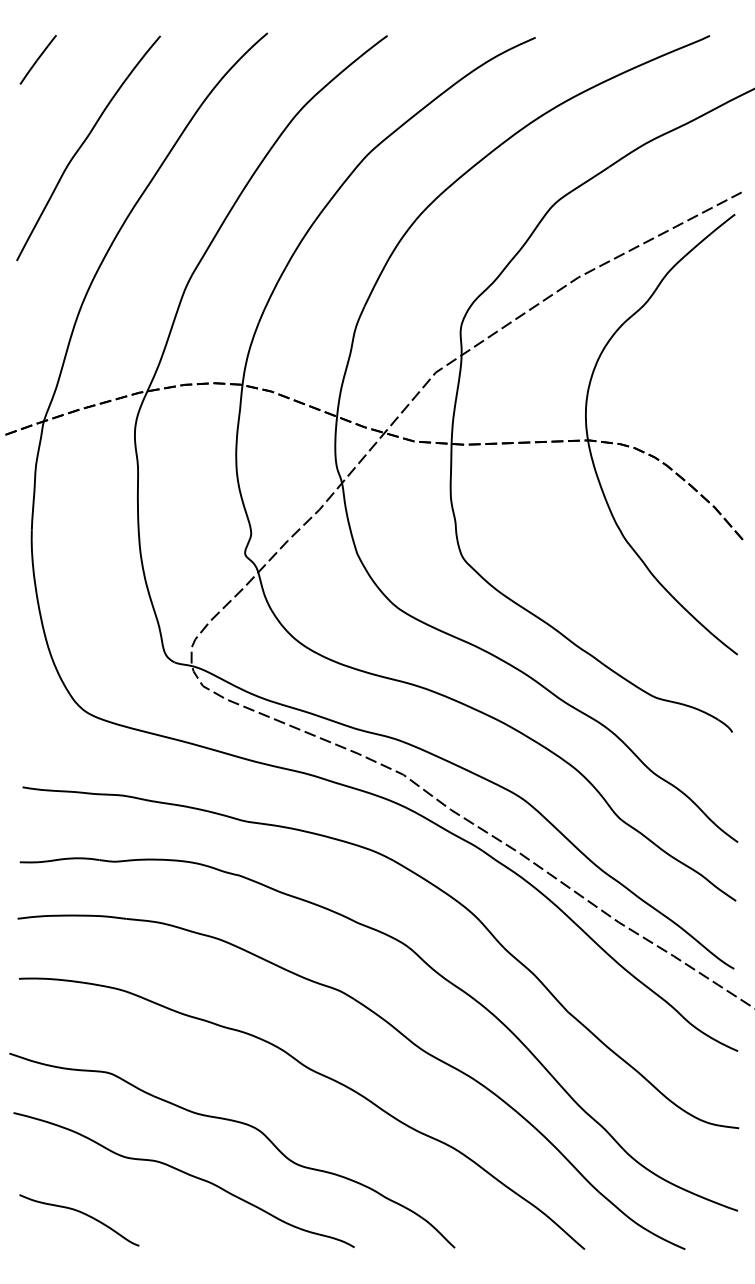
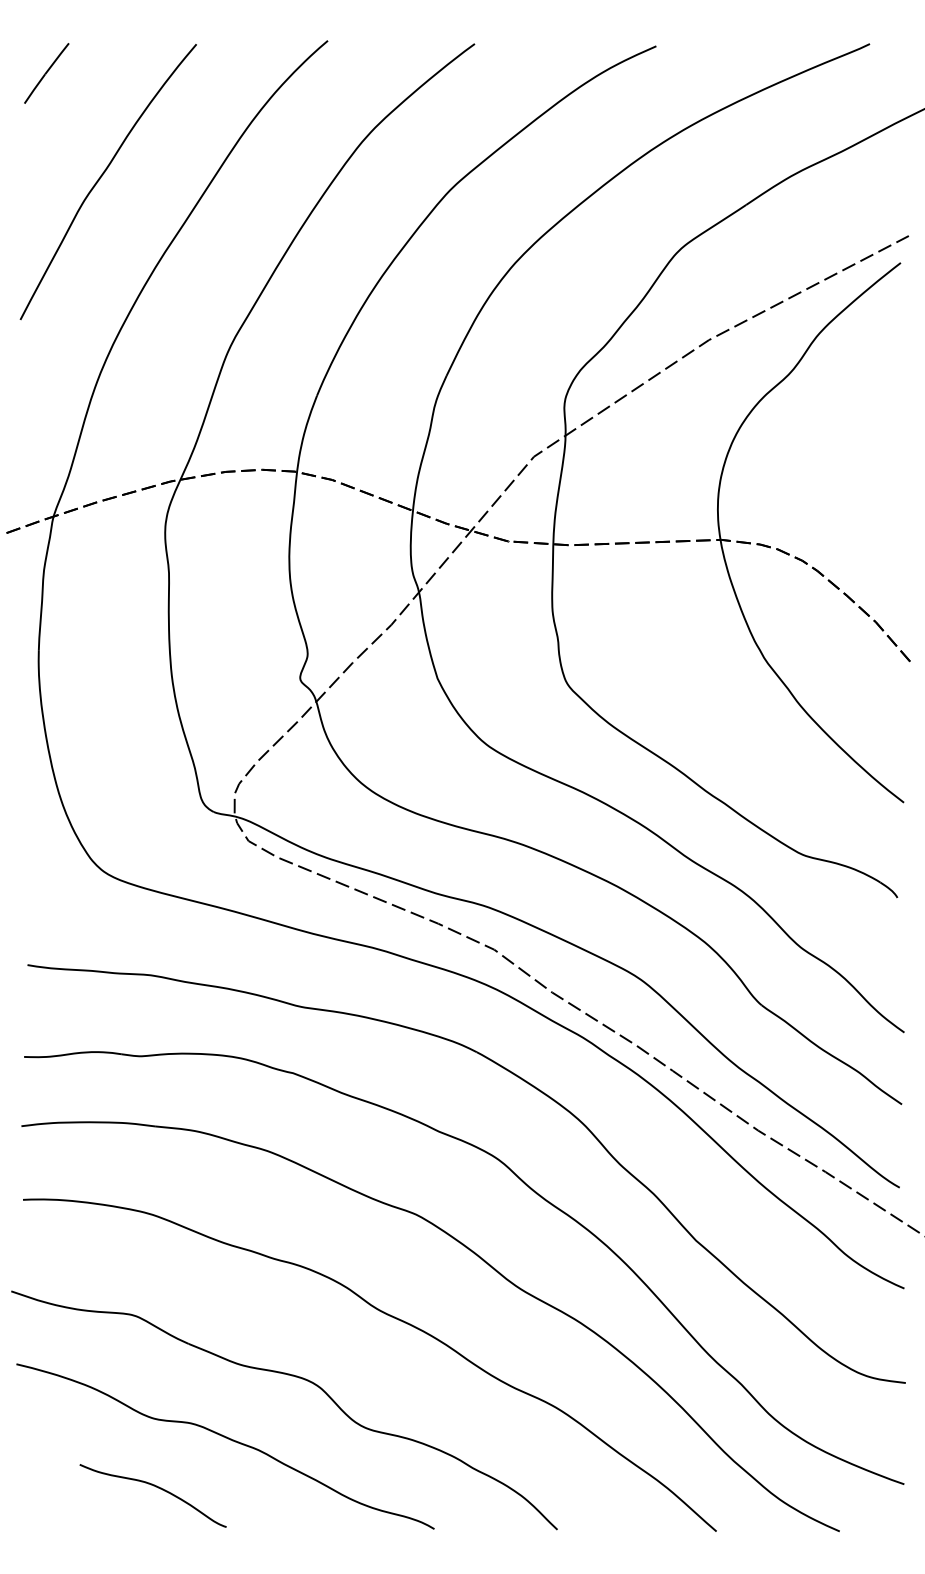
curve: (82, 1213) -> (156, 1487), moved

